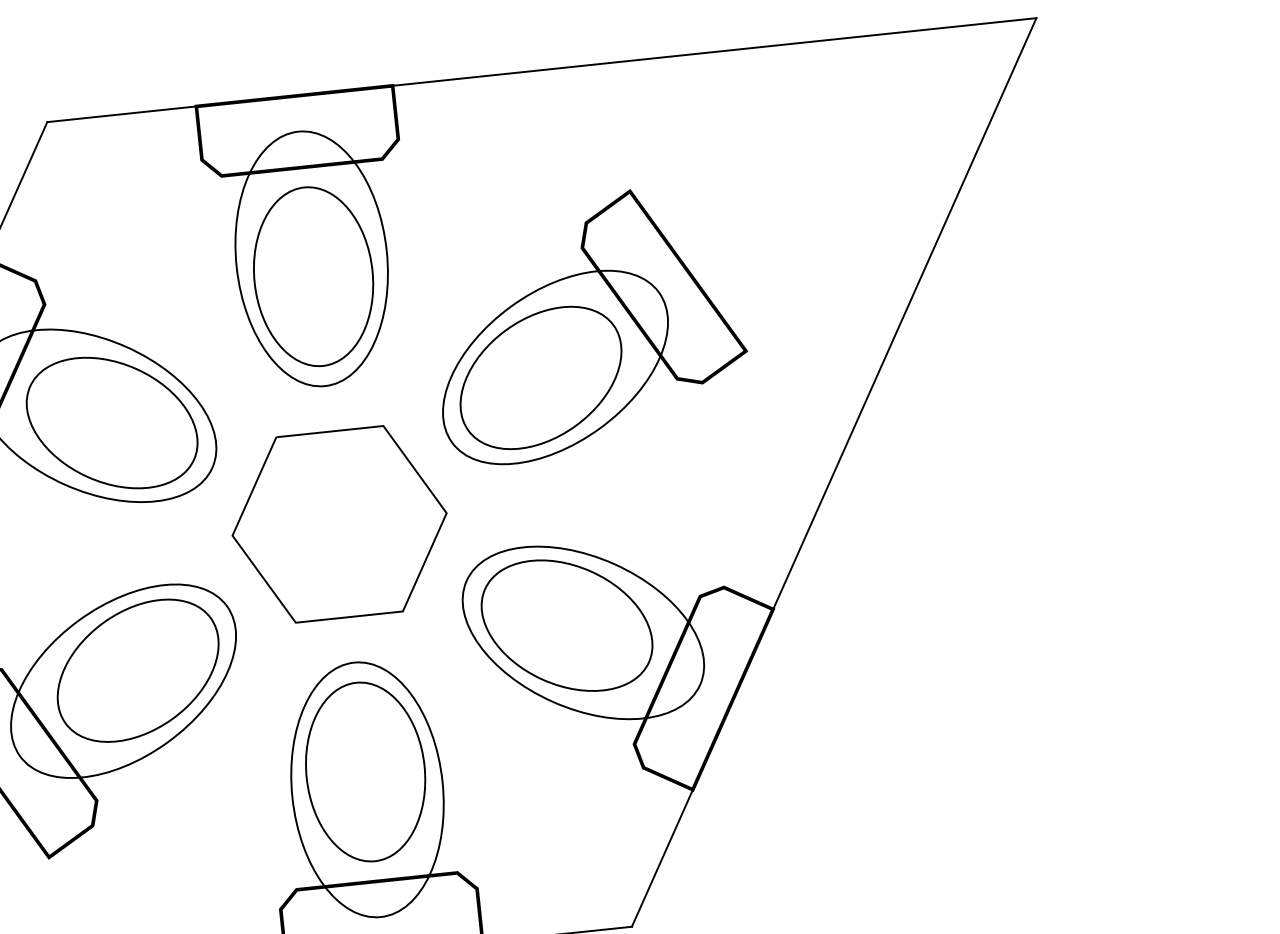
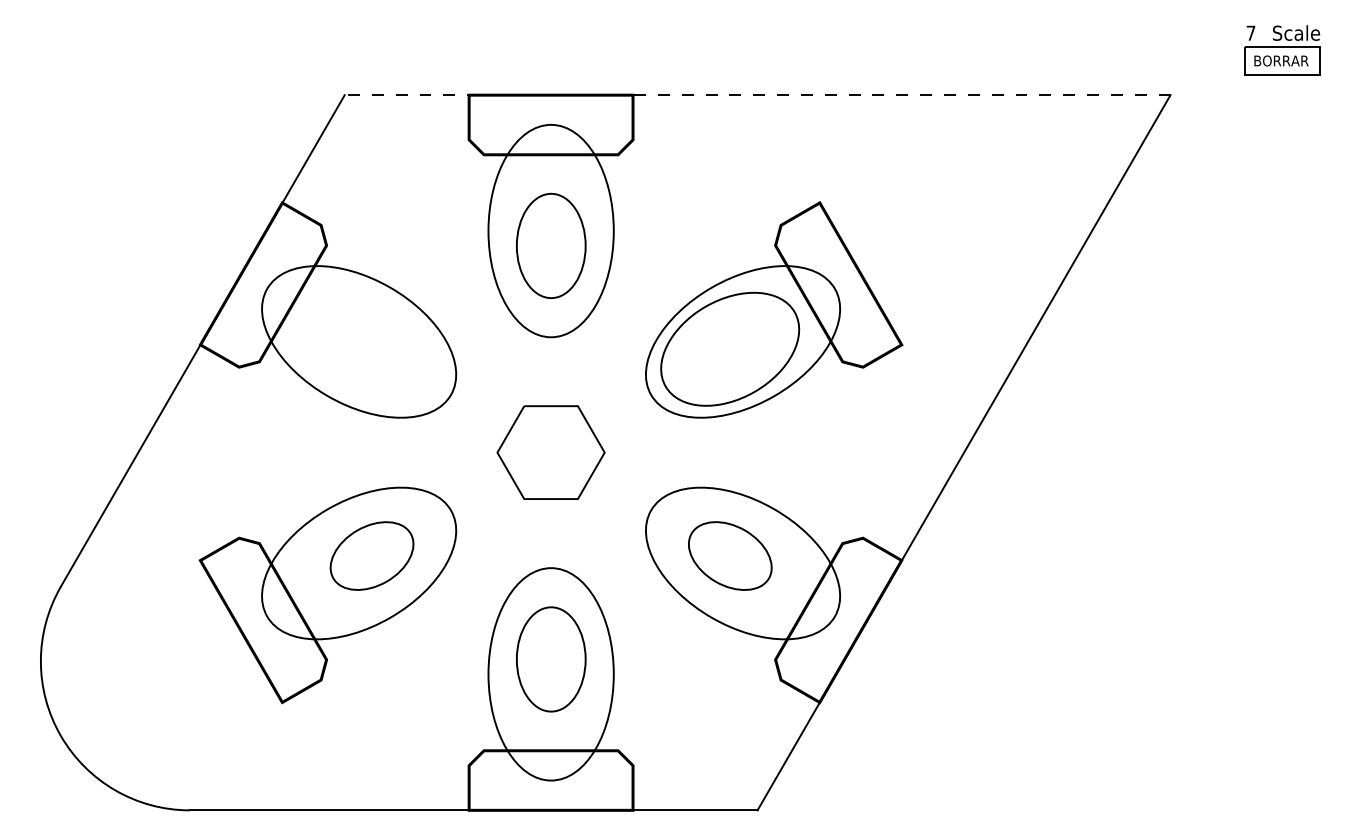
line: (541, 70) -> (757, 95), solid -> dashed
part: (313, 276) -> (551, 245), size x0.7
part: (112, 422) -> (372, 348), removed
part: (338, 524) -> (550, 452), size x0.6
part: (567, 624) -> (730, 555), size x0.6
part: (137, 670) -> (371, 555), size x0.6
part: (366, 772) -> (551, 659), size x0.7

